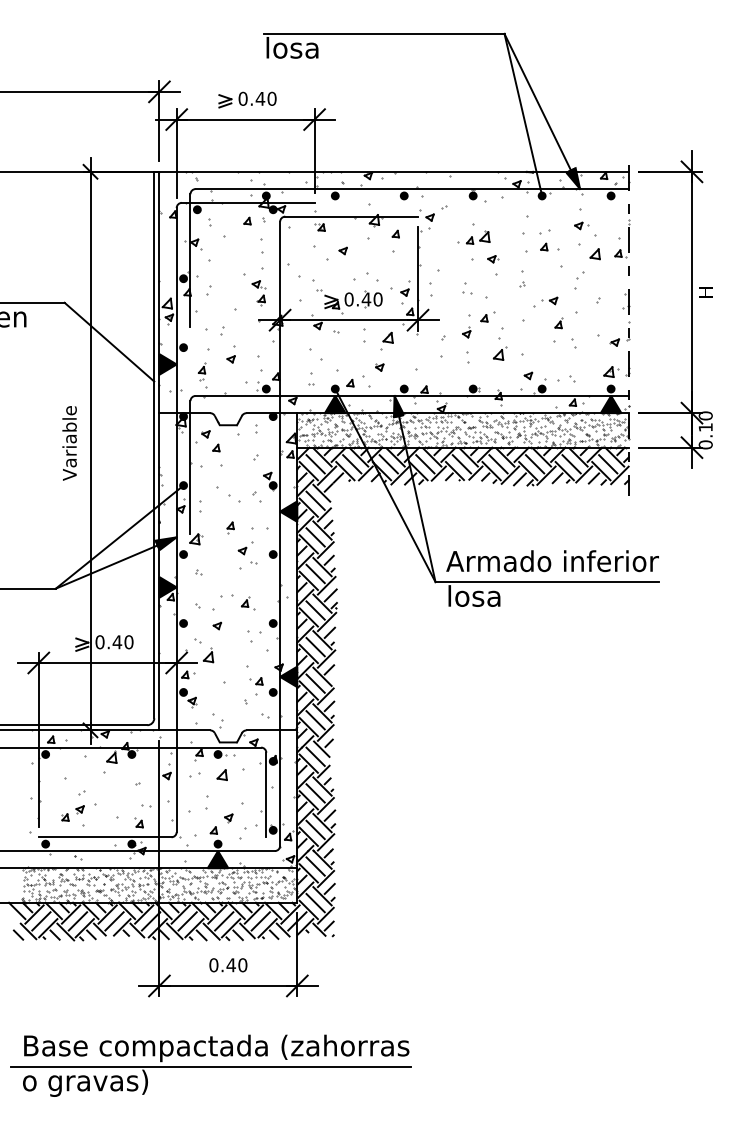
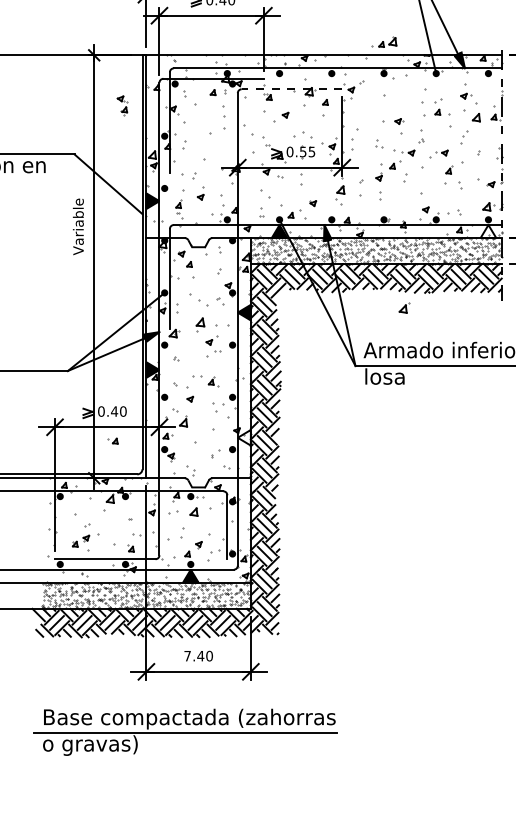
line: (351, 216) -> (291, 89), solid -> dashed
part: (473, 237) -> (384, 42), moved
part: (258, 293) -> (122, 105), moved
text: (371, 299) -> (307, 151), 0.40 -> 0.55
part: (505, 300) -> (408, 152), added
part: (386, 340) -> (339, 192), moved
part: (499, 353) -> (403, 308), moved
fill: (610, 404) -> (487, 231), removed
text: (69, 443) -> (78, 226), moved
part: (230, 527) -> (200, 324), size x1.6
fill: (288, 676) -> (244, 437), removed
part: (256, 681) -> (113, 441), moved
text: (213, 965) -> (187, 656), 0.40 -> 7.40

